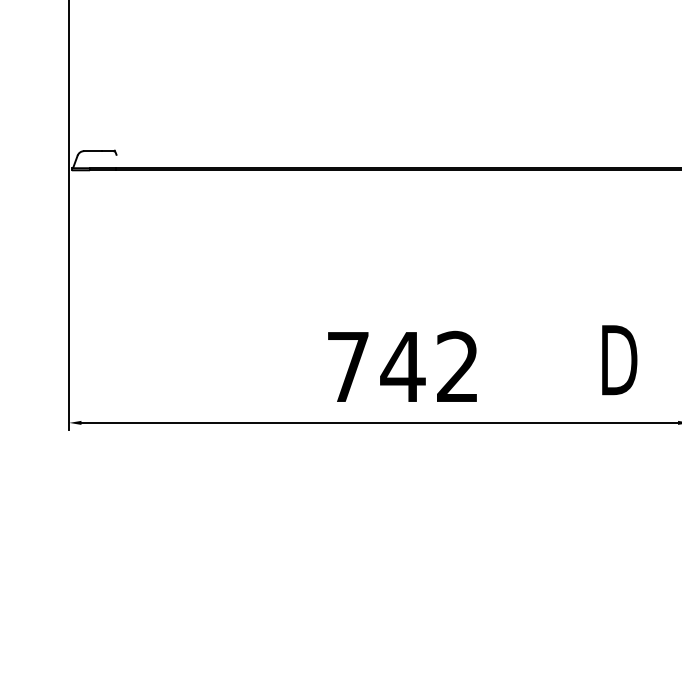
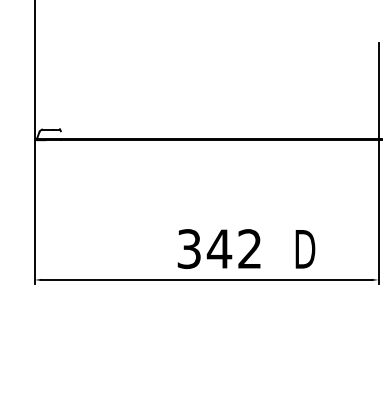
text: (619, 360) -> (305, 249), moved
text: (346, 367) -> (188, 249), 742 -> 342

